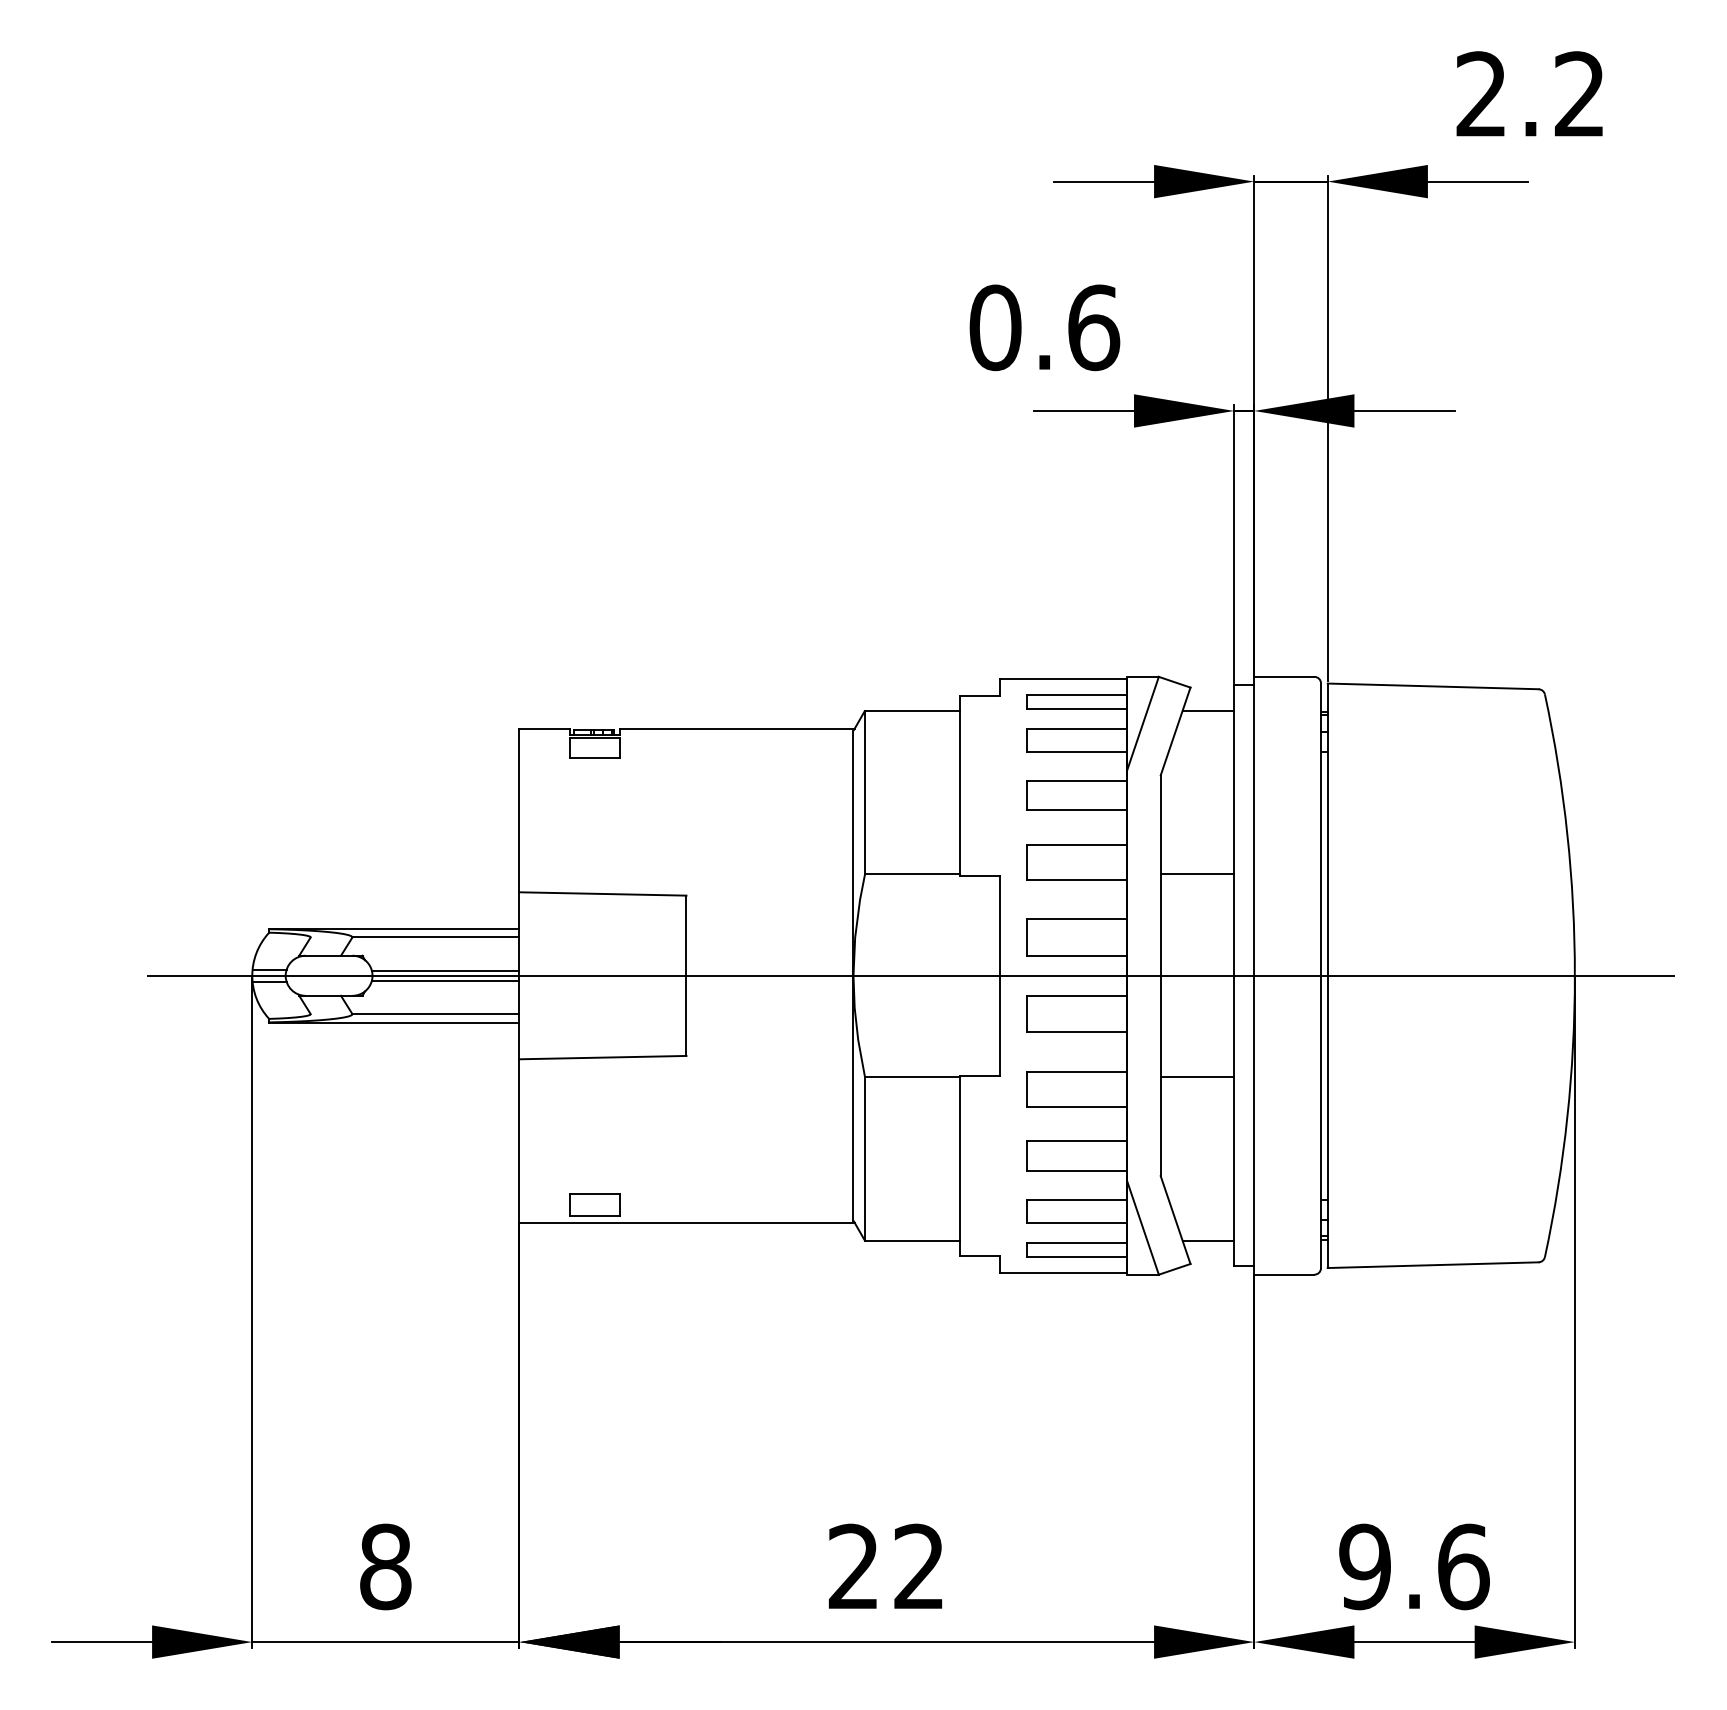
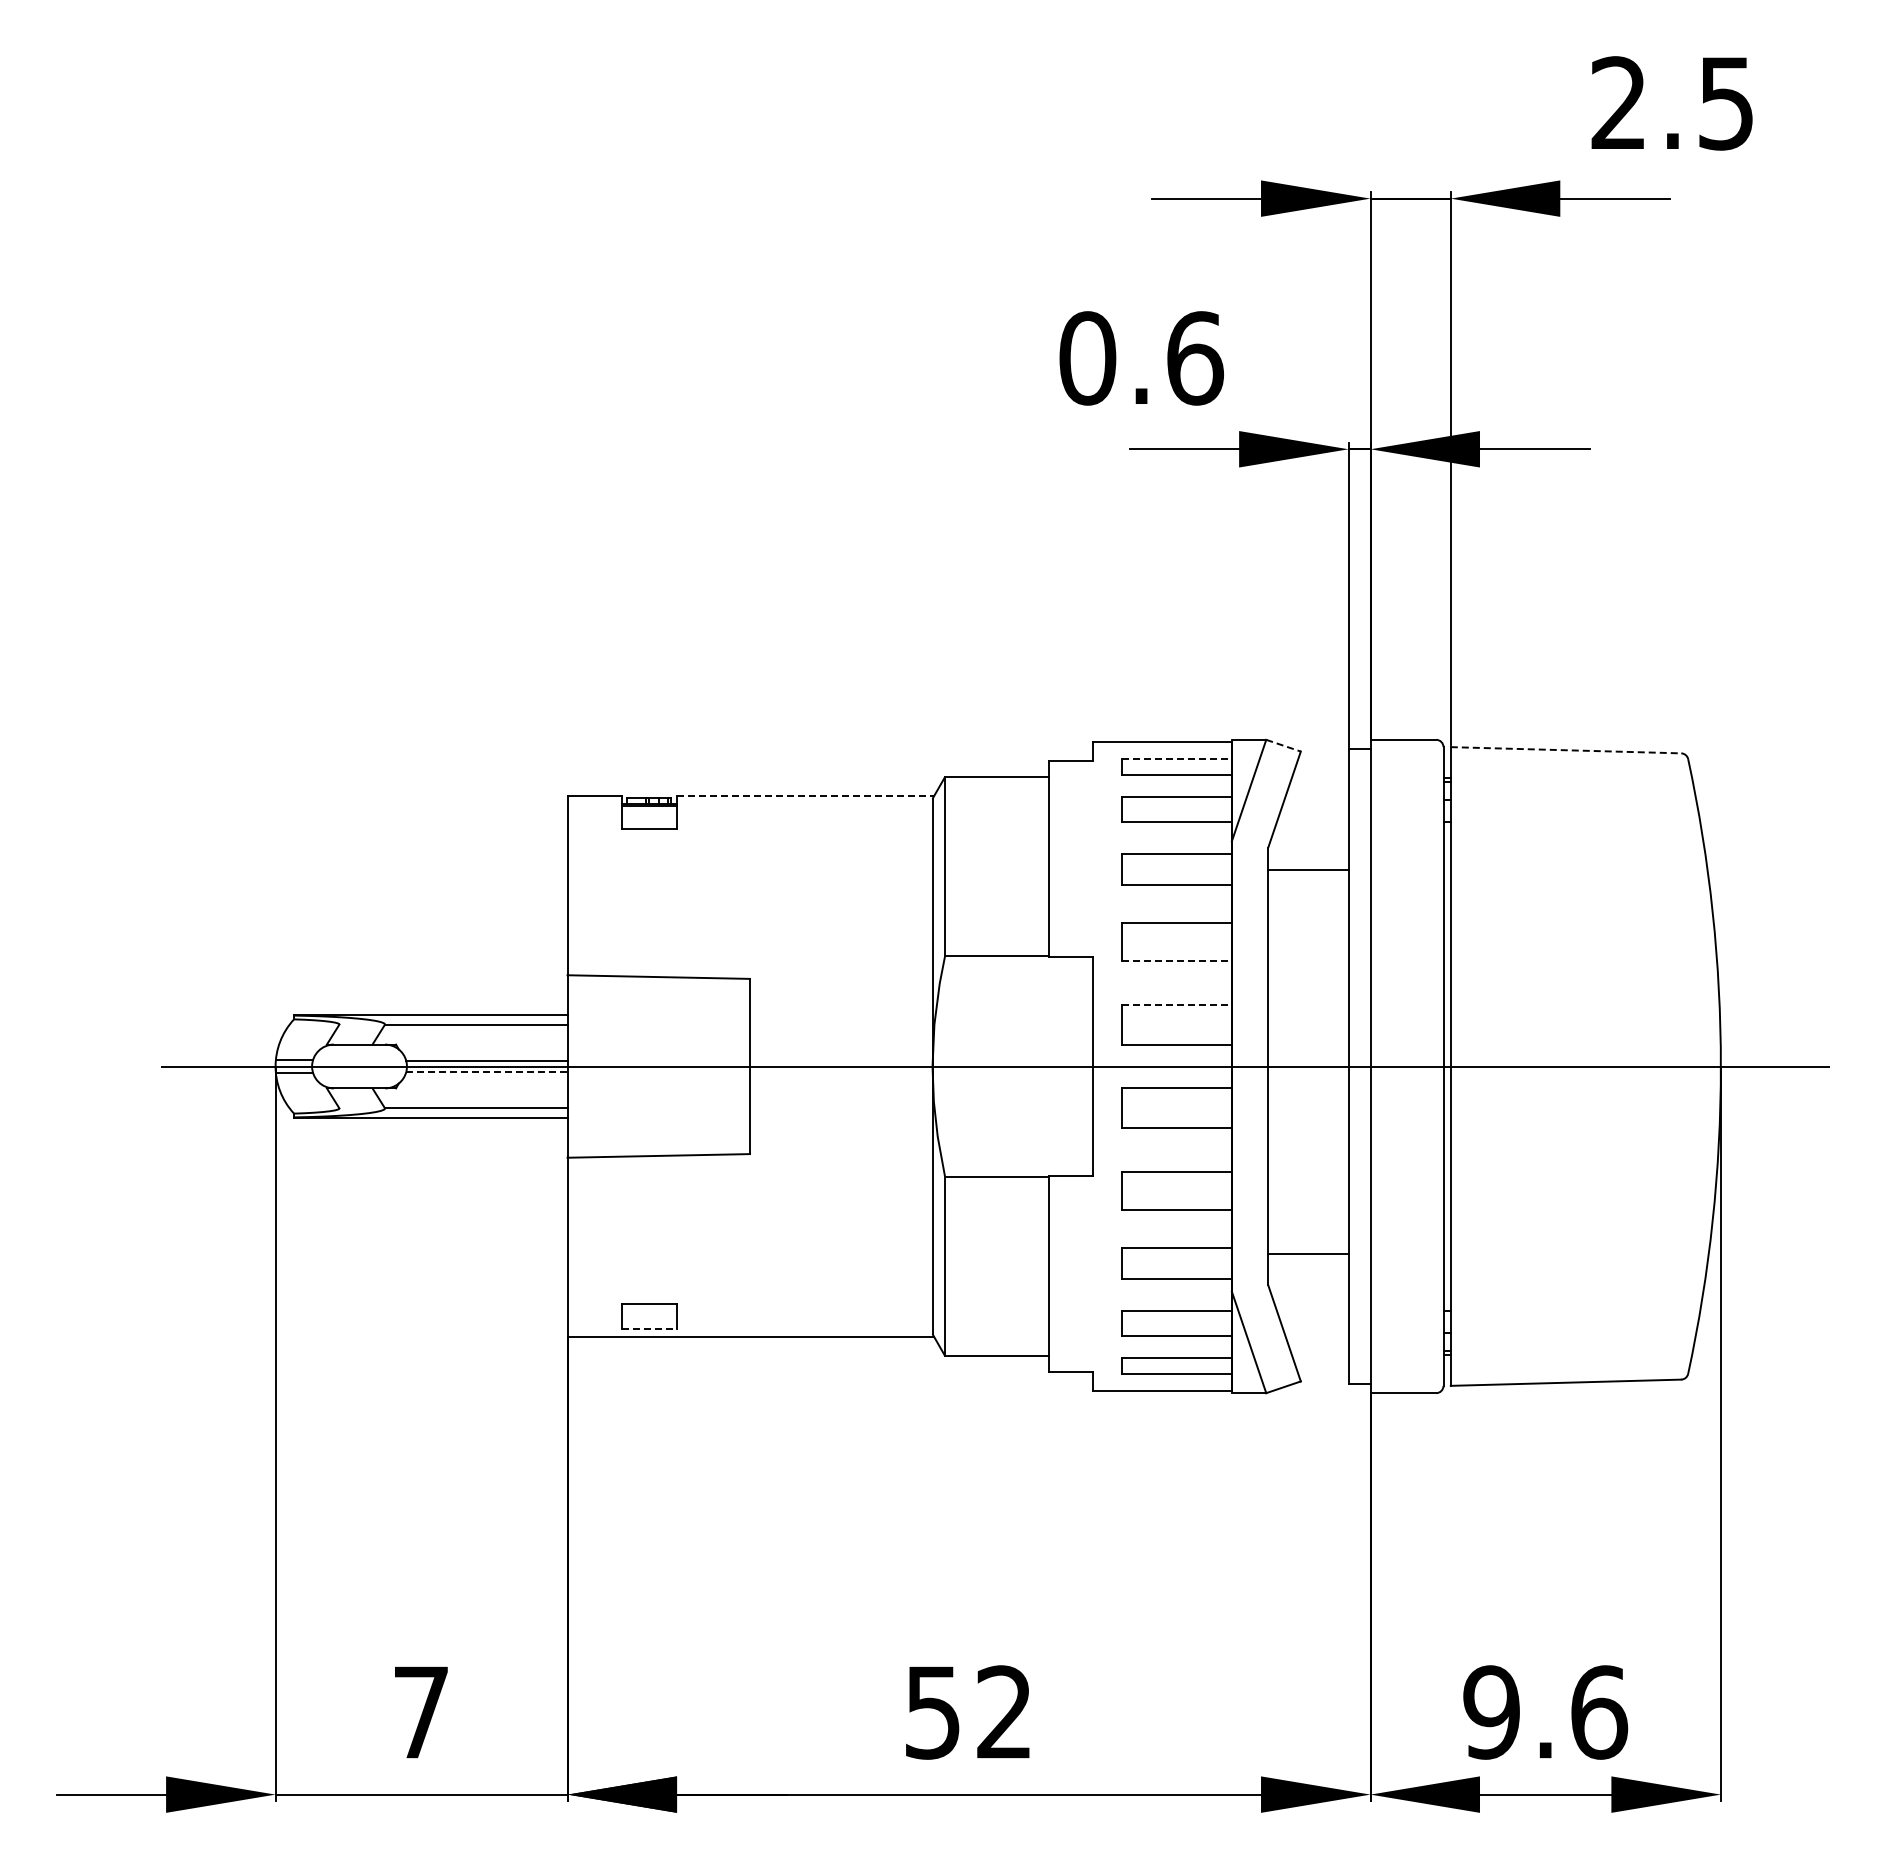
text: (1579, 94) -> (1725, 103), 2.2 -> 2.5
line: (1175, 682) -> (1284, 745), solid -> dashed
line: (1433, 686) -> (1566, 750), solid -> dashed
line: (1077, 694) -> (1177, 759), solid -> dashed
line: (1208, 710) -> (1320, 776), removed
line: (738, 728) -> (806, 796), solid -> dashed
line: (1197, 874) -> (1308, 869), moved
line: (1077, 879) -> (1177, 961), solid -> dashed
line: (1077, 919) -> (1177, 1004), solid -> dashed
line: (445, 980) -> (486, 1071), solid -> dashed
line: (1197, 1077) -> (1308, 1254), moved
line: (595, 1216) -> (650, 1329), solid -> dashed
line: (1208, 1241) -> (1320, 1356), removed
text: (385, 1566) -> (421, 1712), 8 -> 7
text: (853, 1566) -> (932, 1712), 22 -> 52

